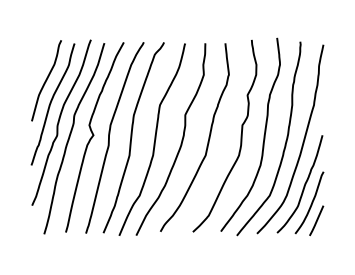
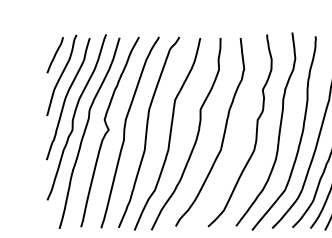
line: (39, 60) -> (54, 55), added

